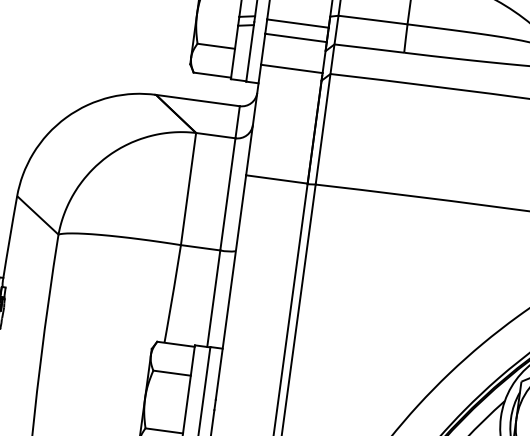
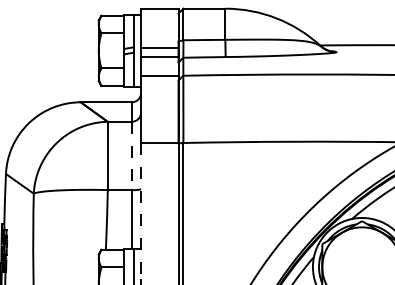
line: (227, 195) -> (131, 156), solid -> dashed
line: (231, 287) -> (141, 211), solid -> dashed

